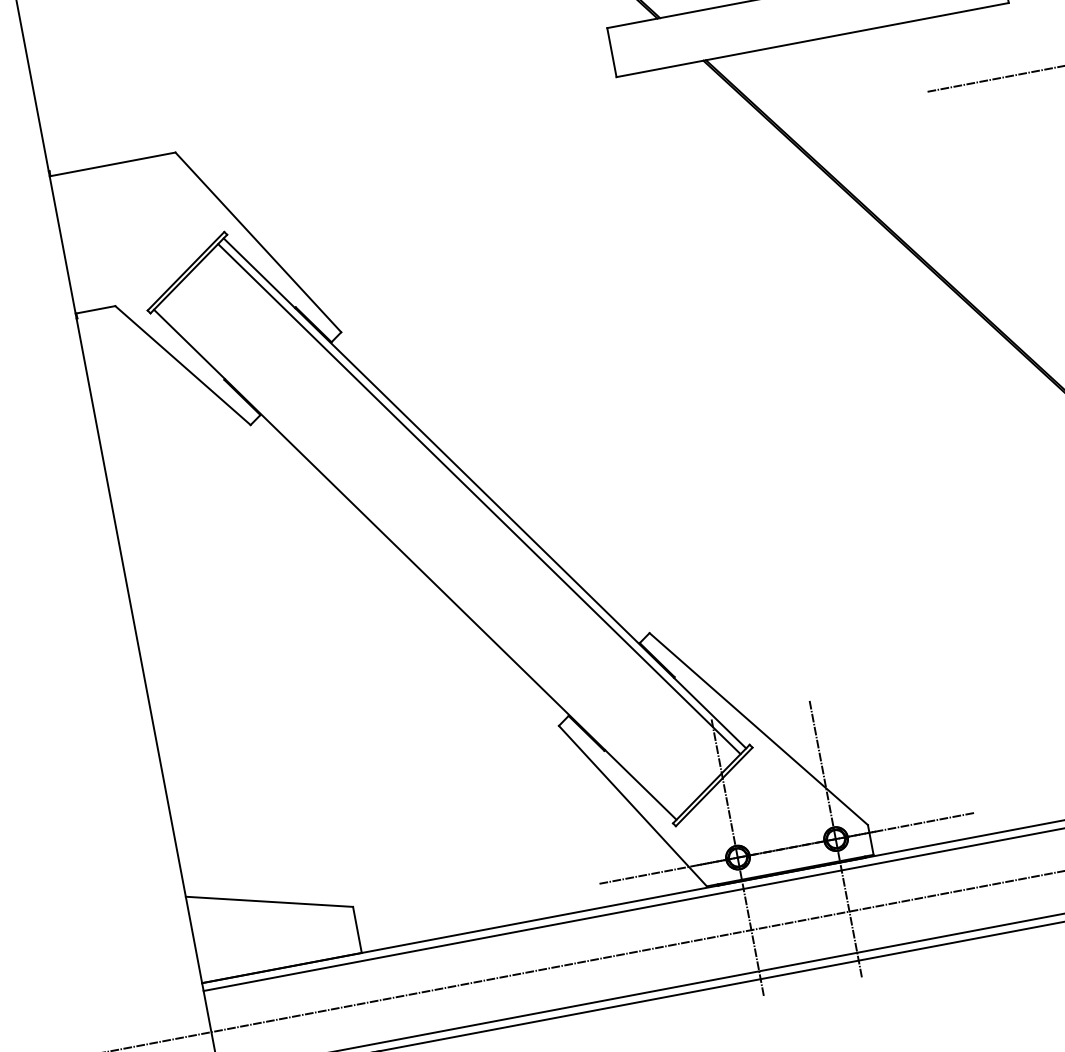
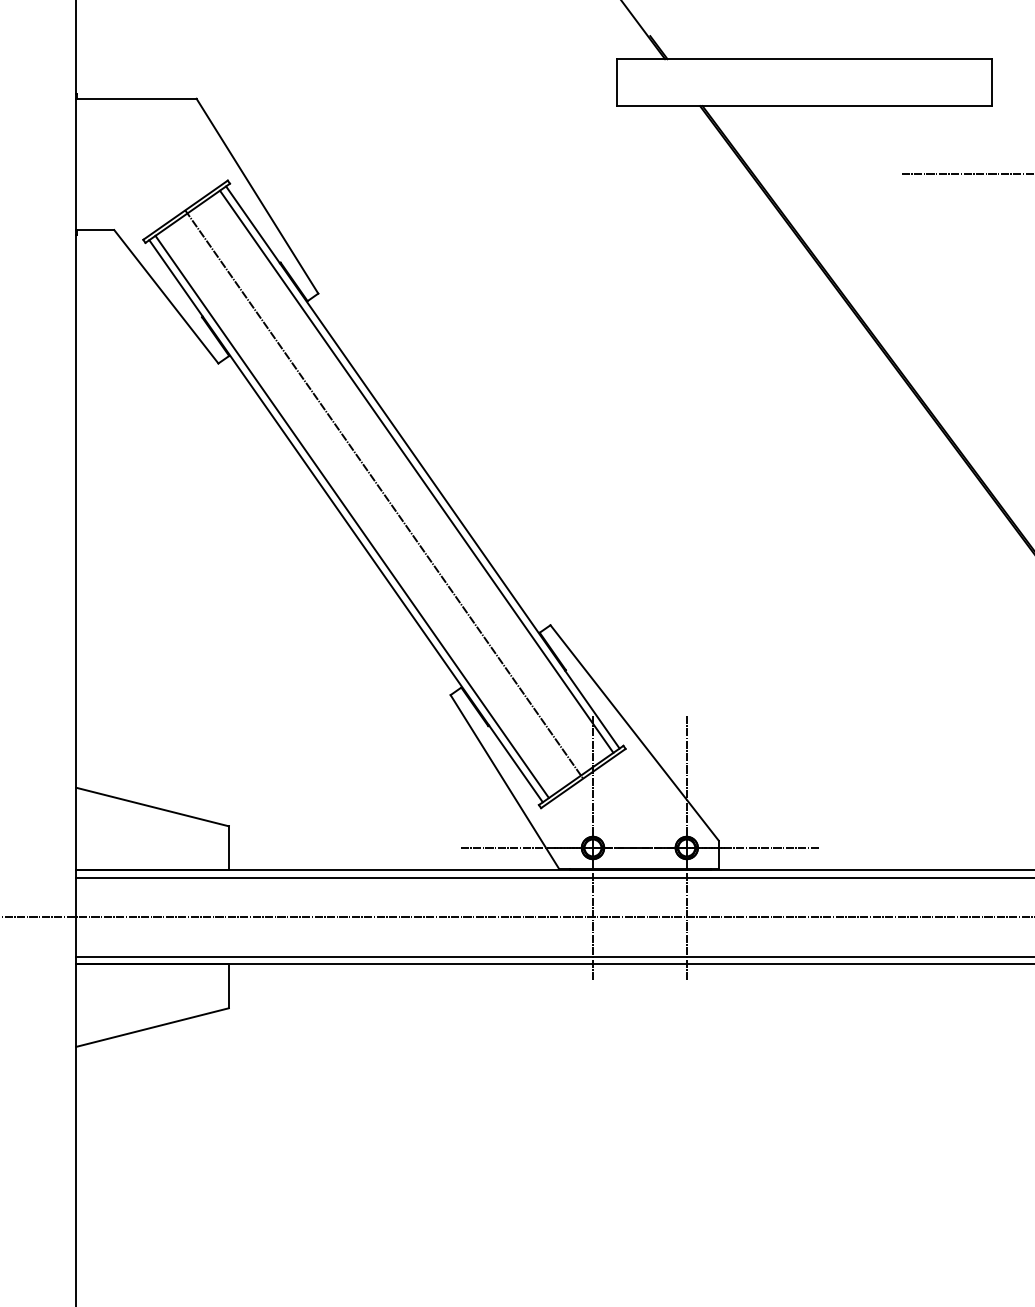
line: (450, 529) -> (384, 494), added
line: (420, 558) -> (351, 516), added

